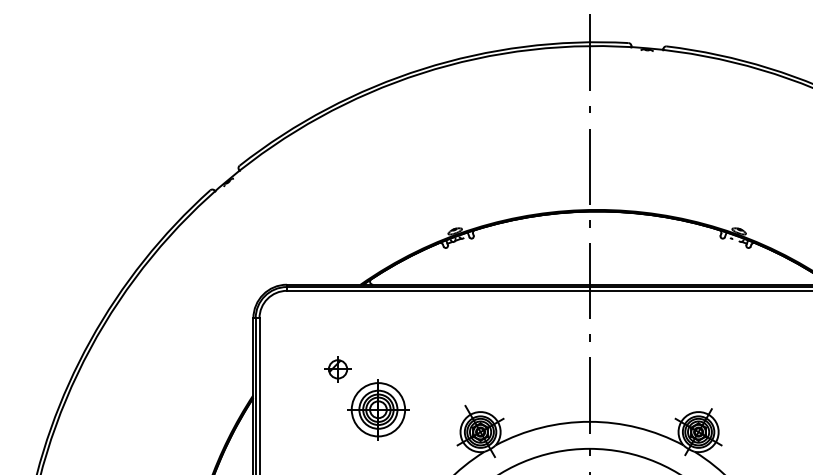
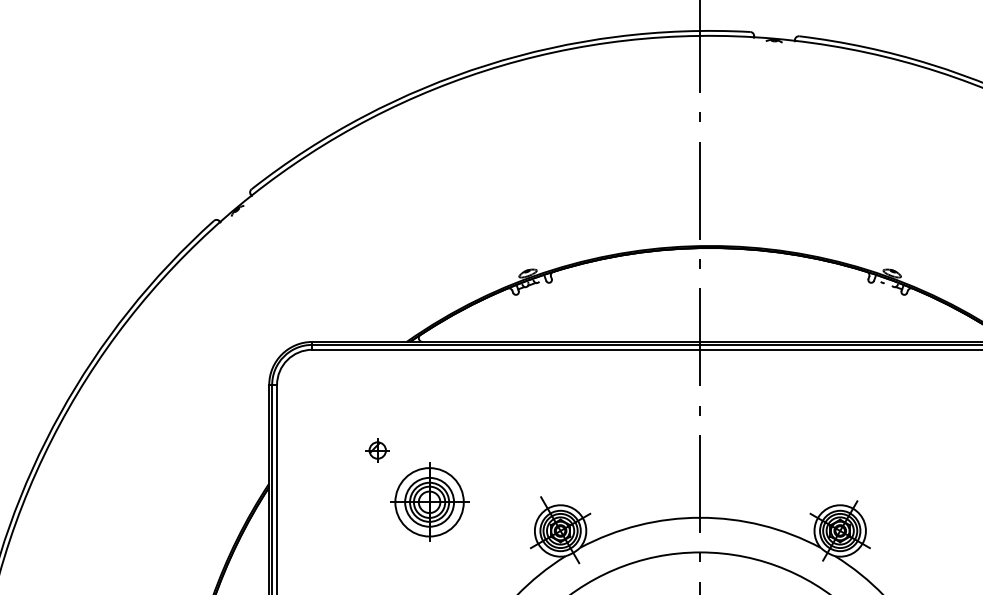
part: (337, 369) -> (377, 450), size x0.7

